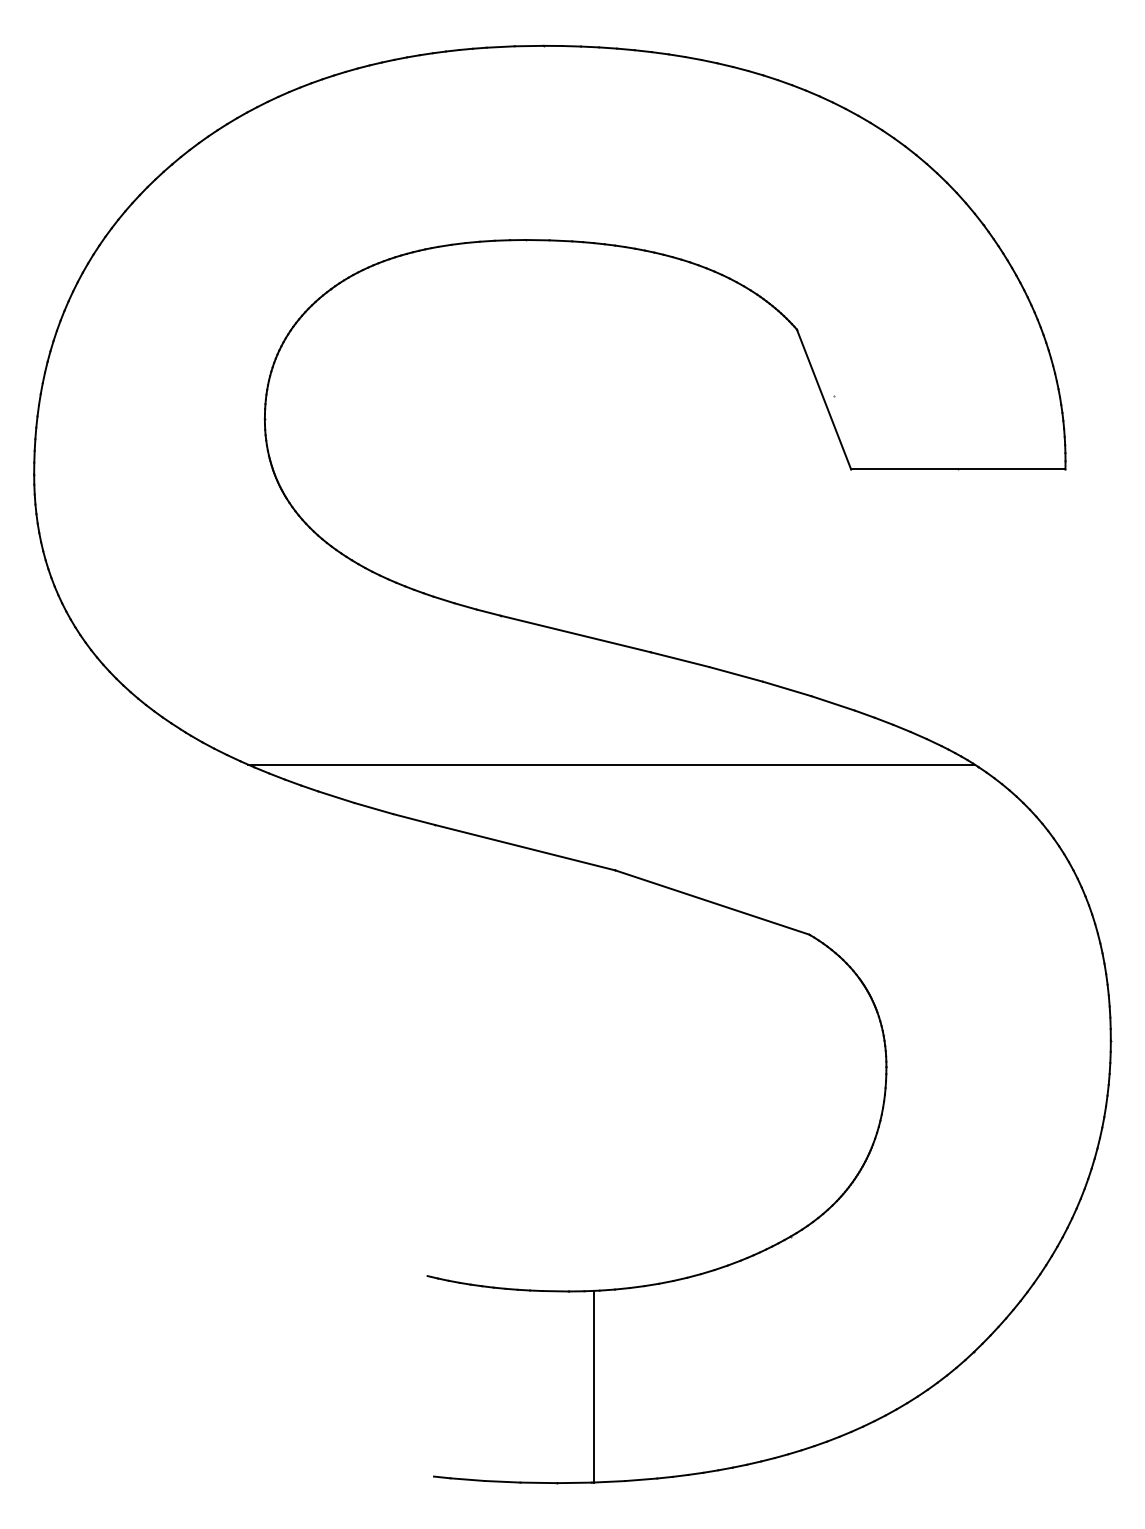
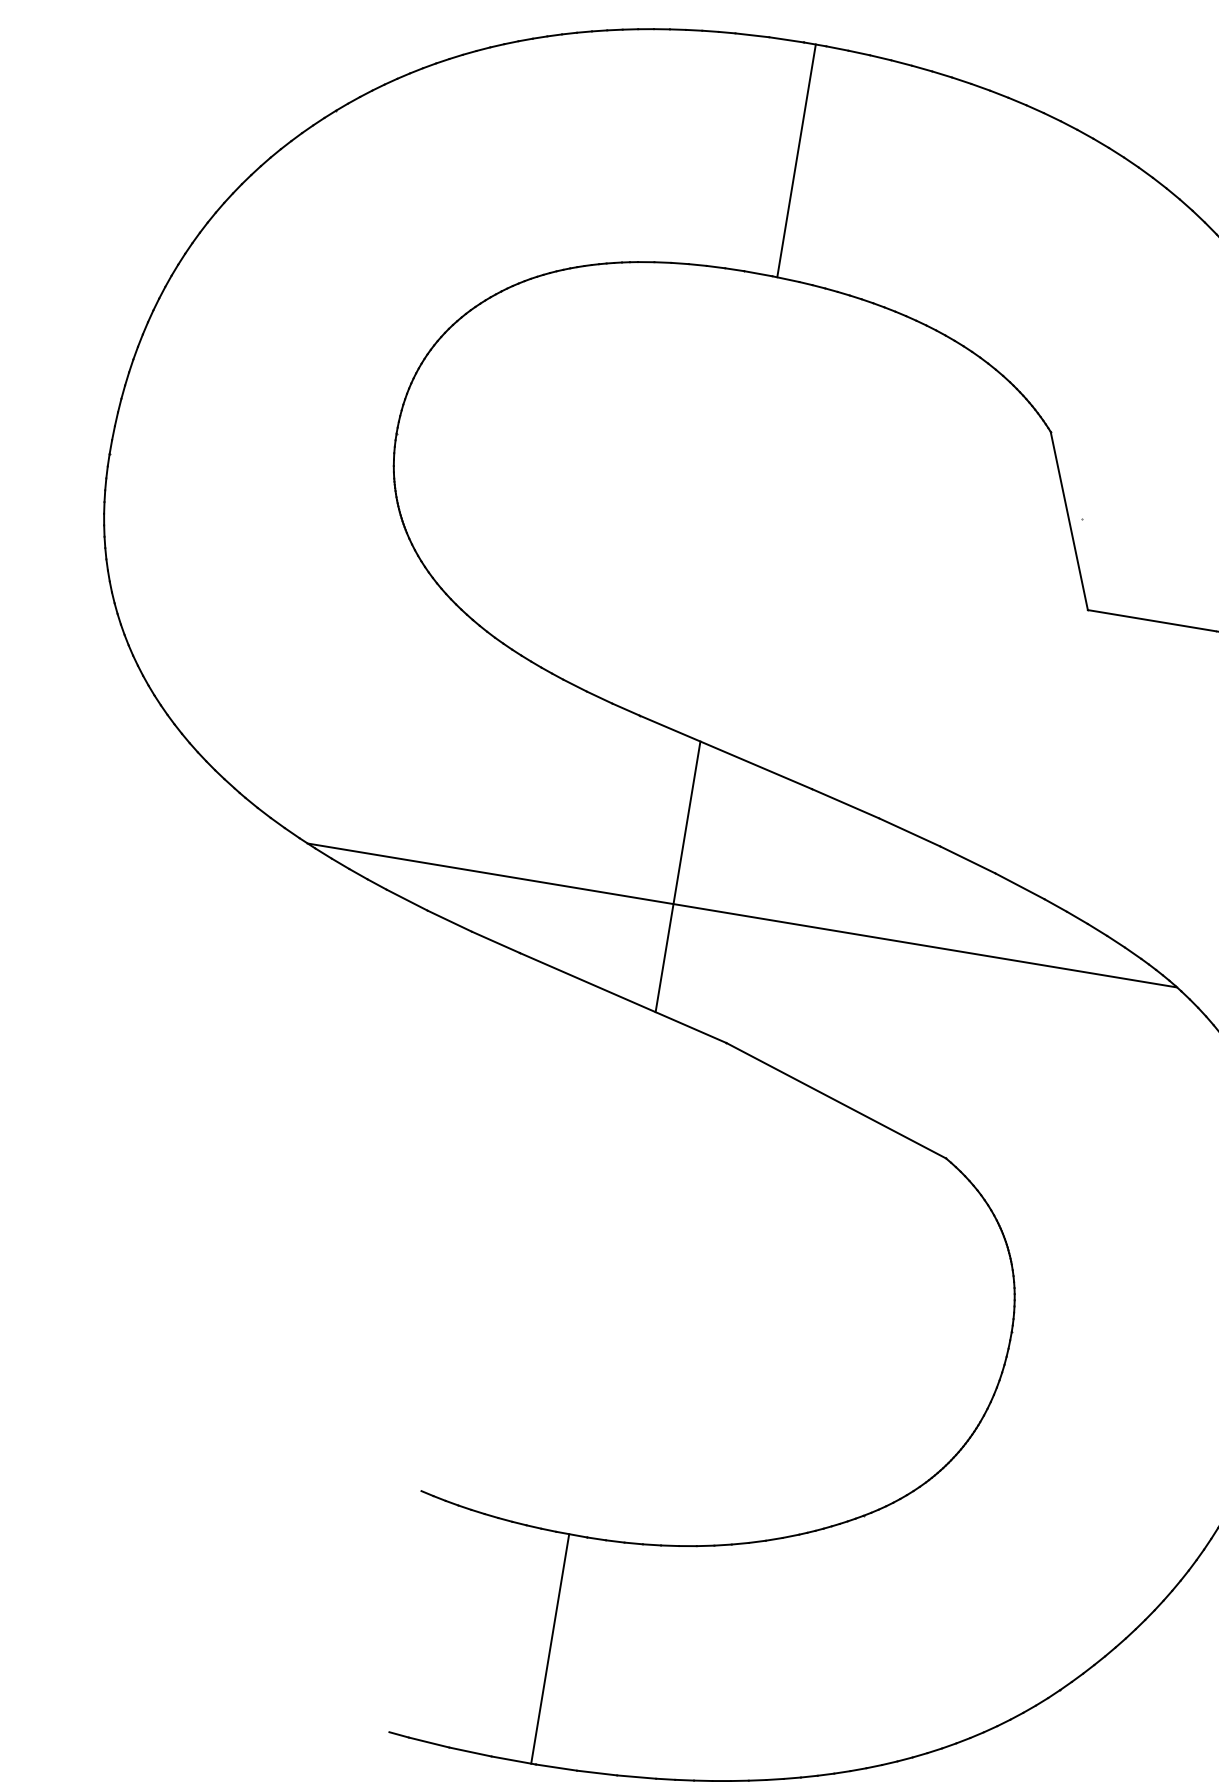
line: (553, 142) -> (796, 160), added
line: (553, 741) -> (677, 876), added
line: (593, 1387) -> (550, 1649), moved

